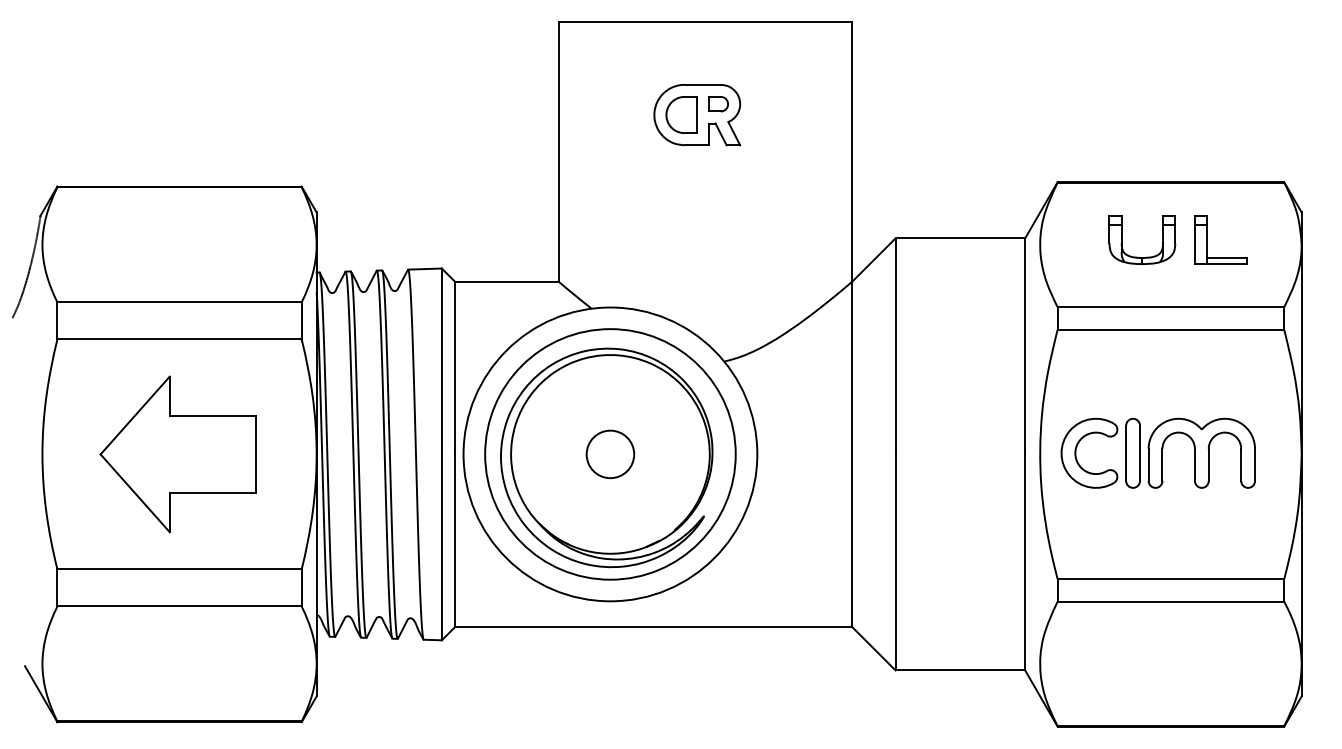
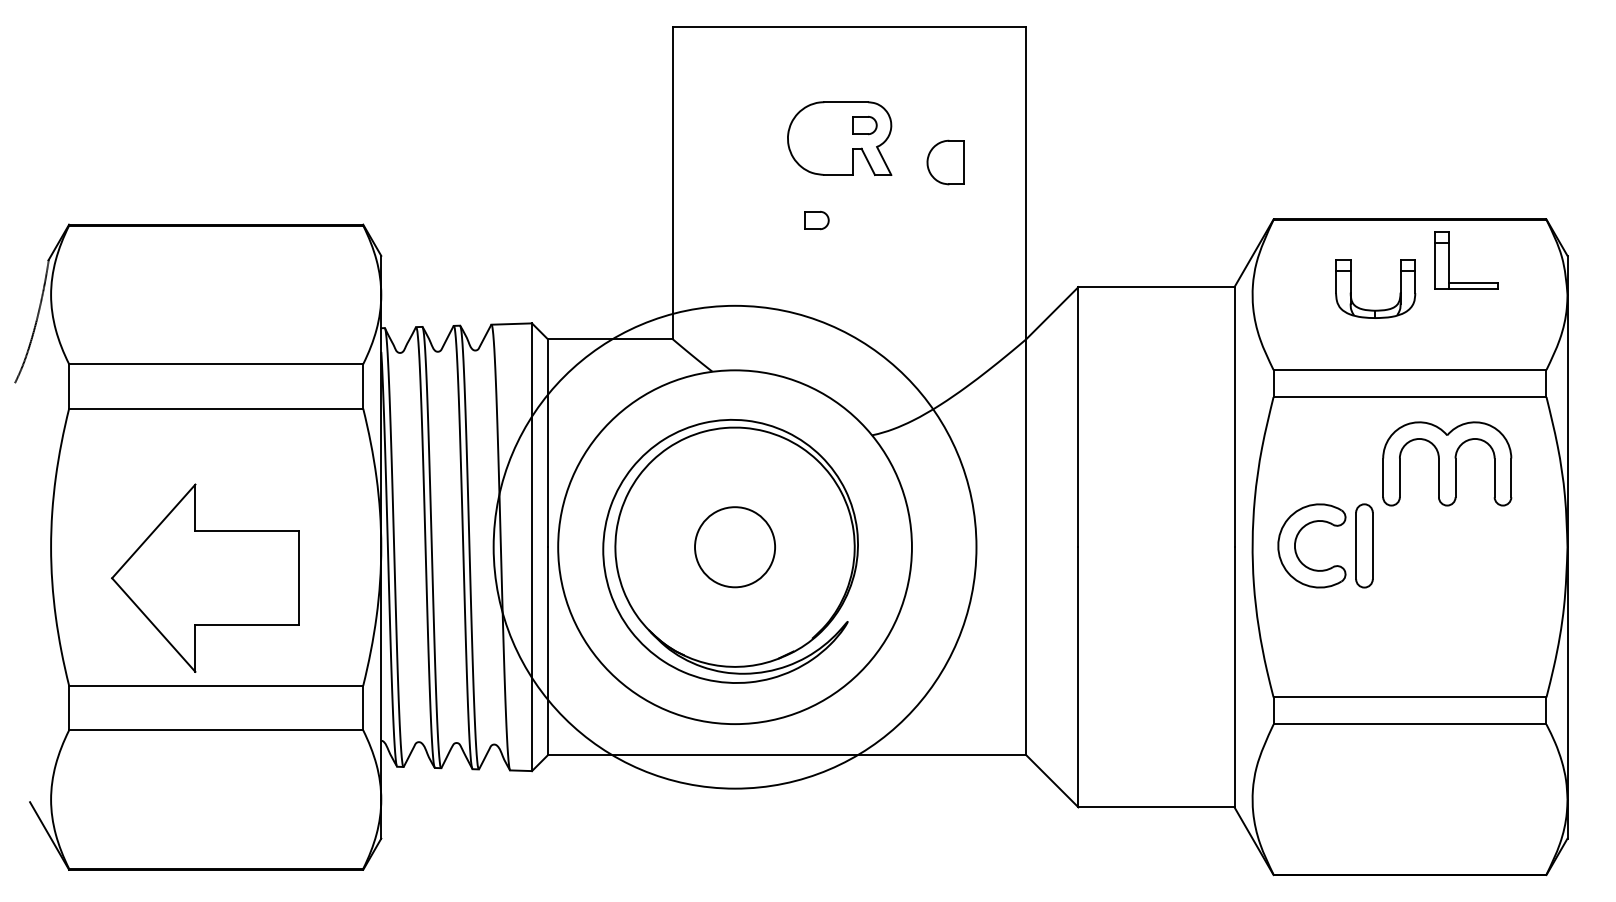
part: (681, 115) -> (945, 162), moved
part: (678, 183) -> (816, 220), added
part: (1207, 239) -> (1449, 260), moved
part: (1202, 452) -> (1447, 463), moved
part: (178, 453) -> (205, 577), moved
circle: (609, 453) -> (734, 546), size x1.4
circle: (609, 454) -> (734, 547), size x1.6

